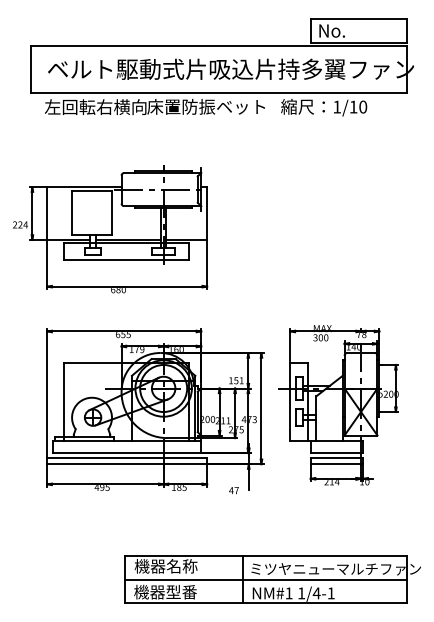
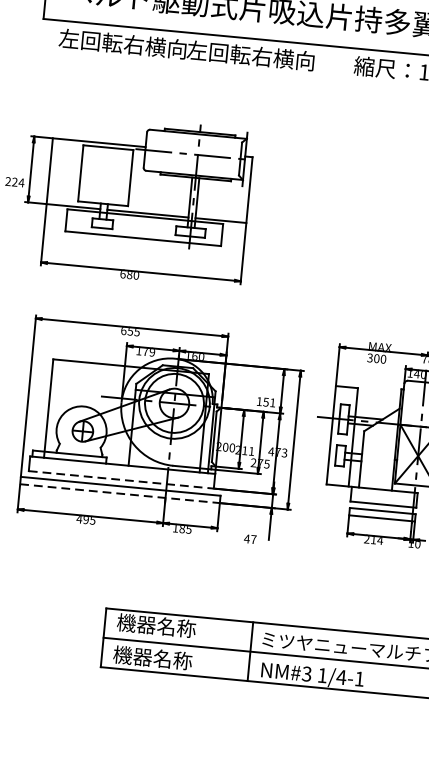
text: (205, 106) -> (260, 56), 床置防振ベット -> 左回転右横向
line: (127, 453) -> (121, 480), solid -> dashed
line: (127, 464) -> (120, 494), solid -> dashed
text: (181, 591) -> (172, 659), 機器型番 -> 機器名称
text: (288, 593) -> (306, 674), NM#1 -> NM#3

